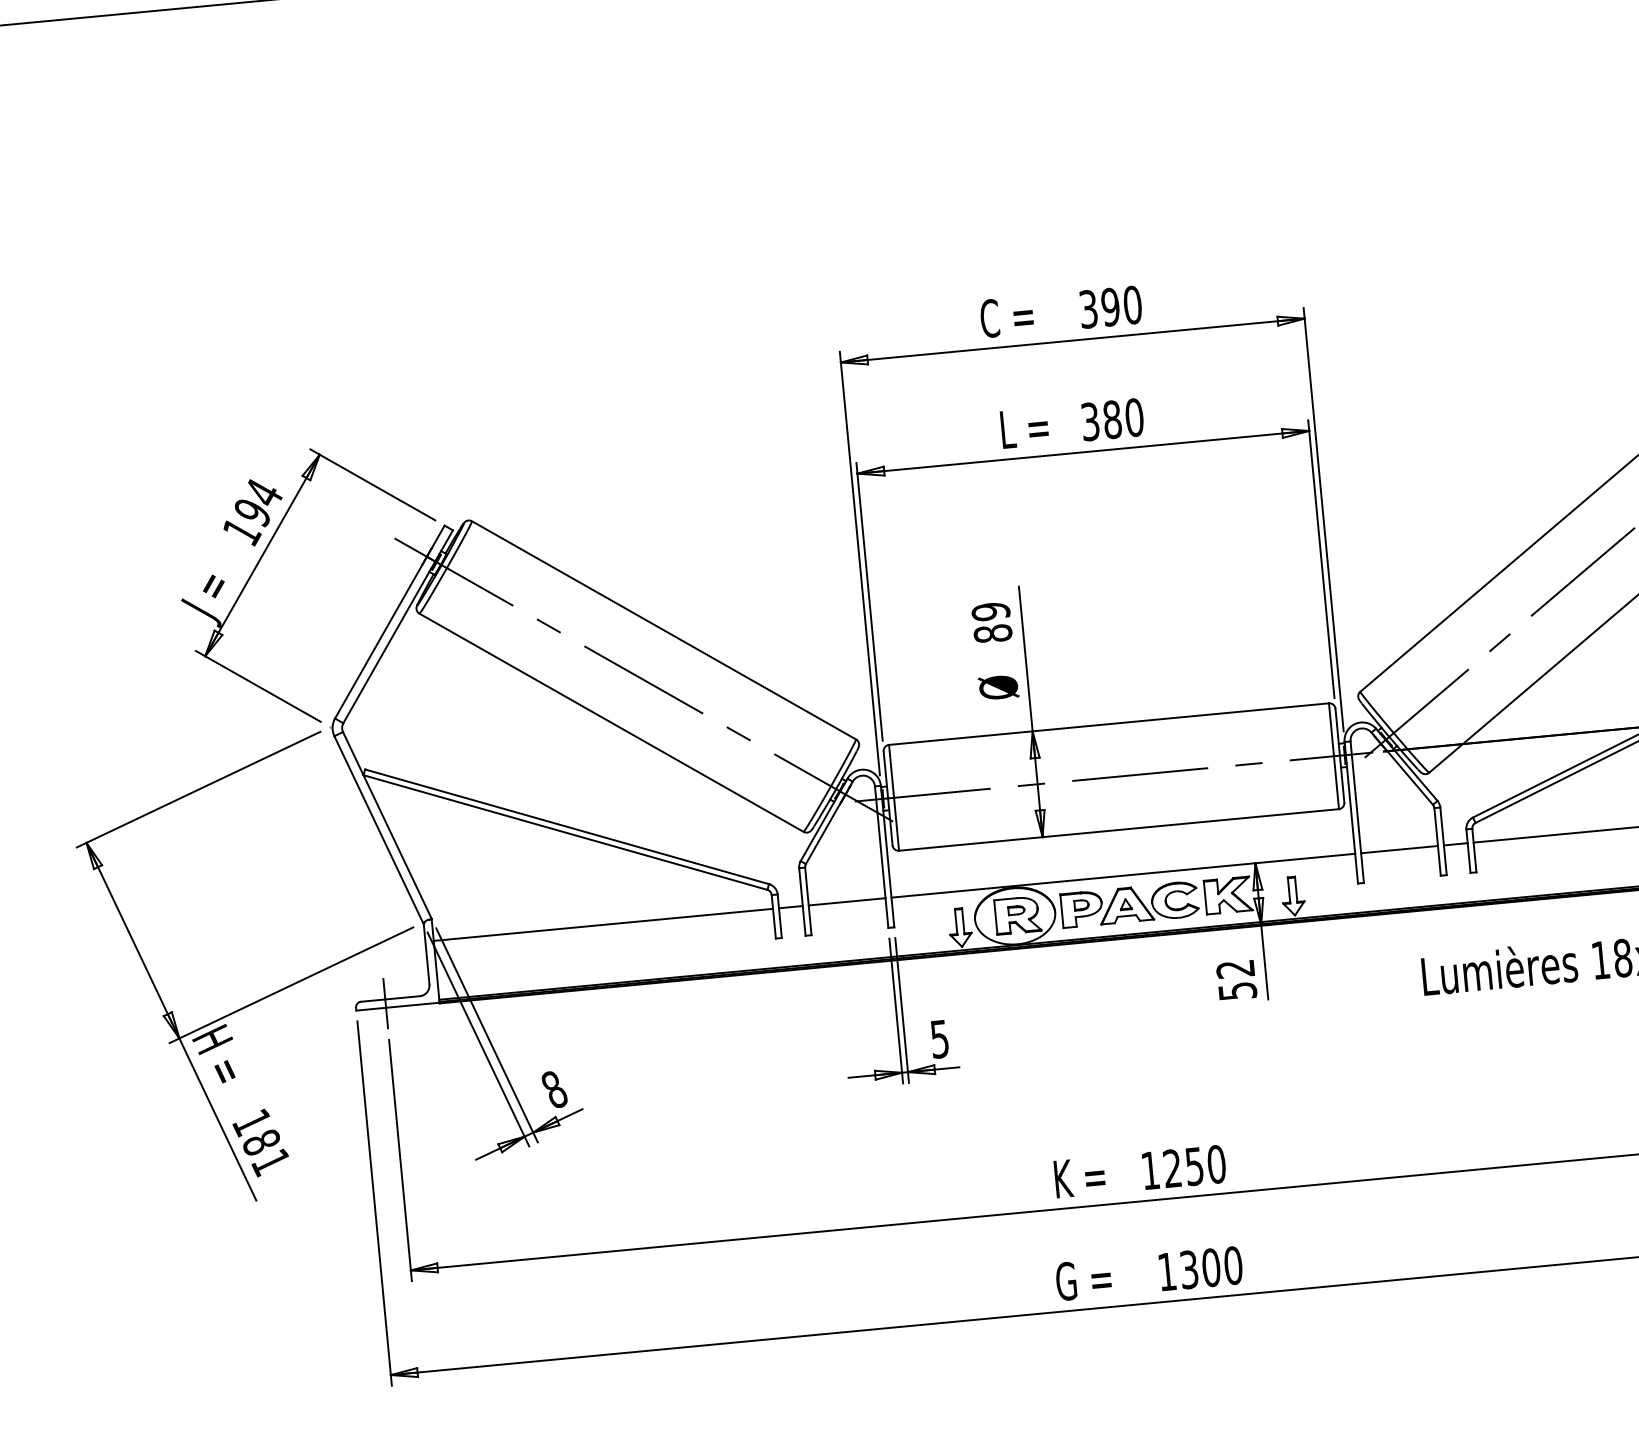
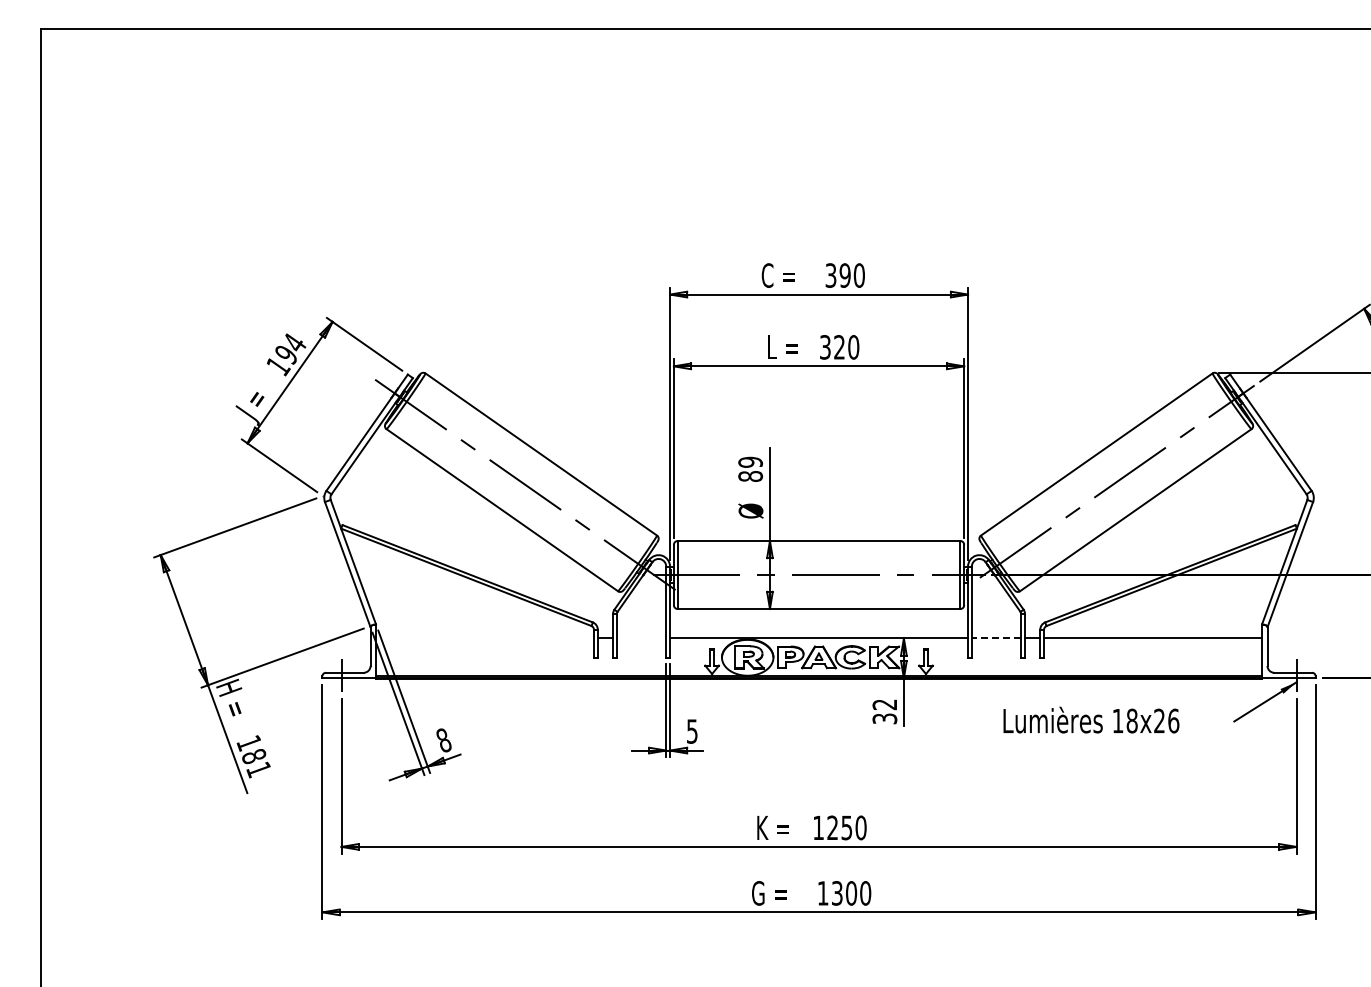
text: (1112, 419) -> (839, 347), 380 -> 320
line: (1399, 849) -> (996, 638), solid -> dashed
line: (847, 901) -> (641, 638), removed
line: (602, 925) -> (484, 638), removed
text: (1236, 990) -> (884, 718), 52 -> 32

